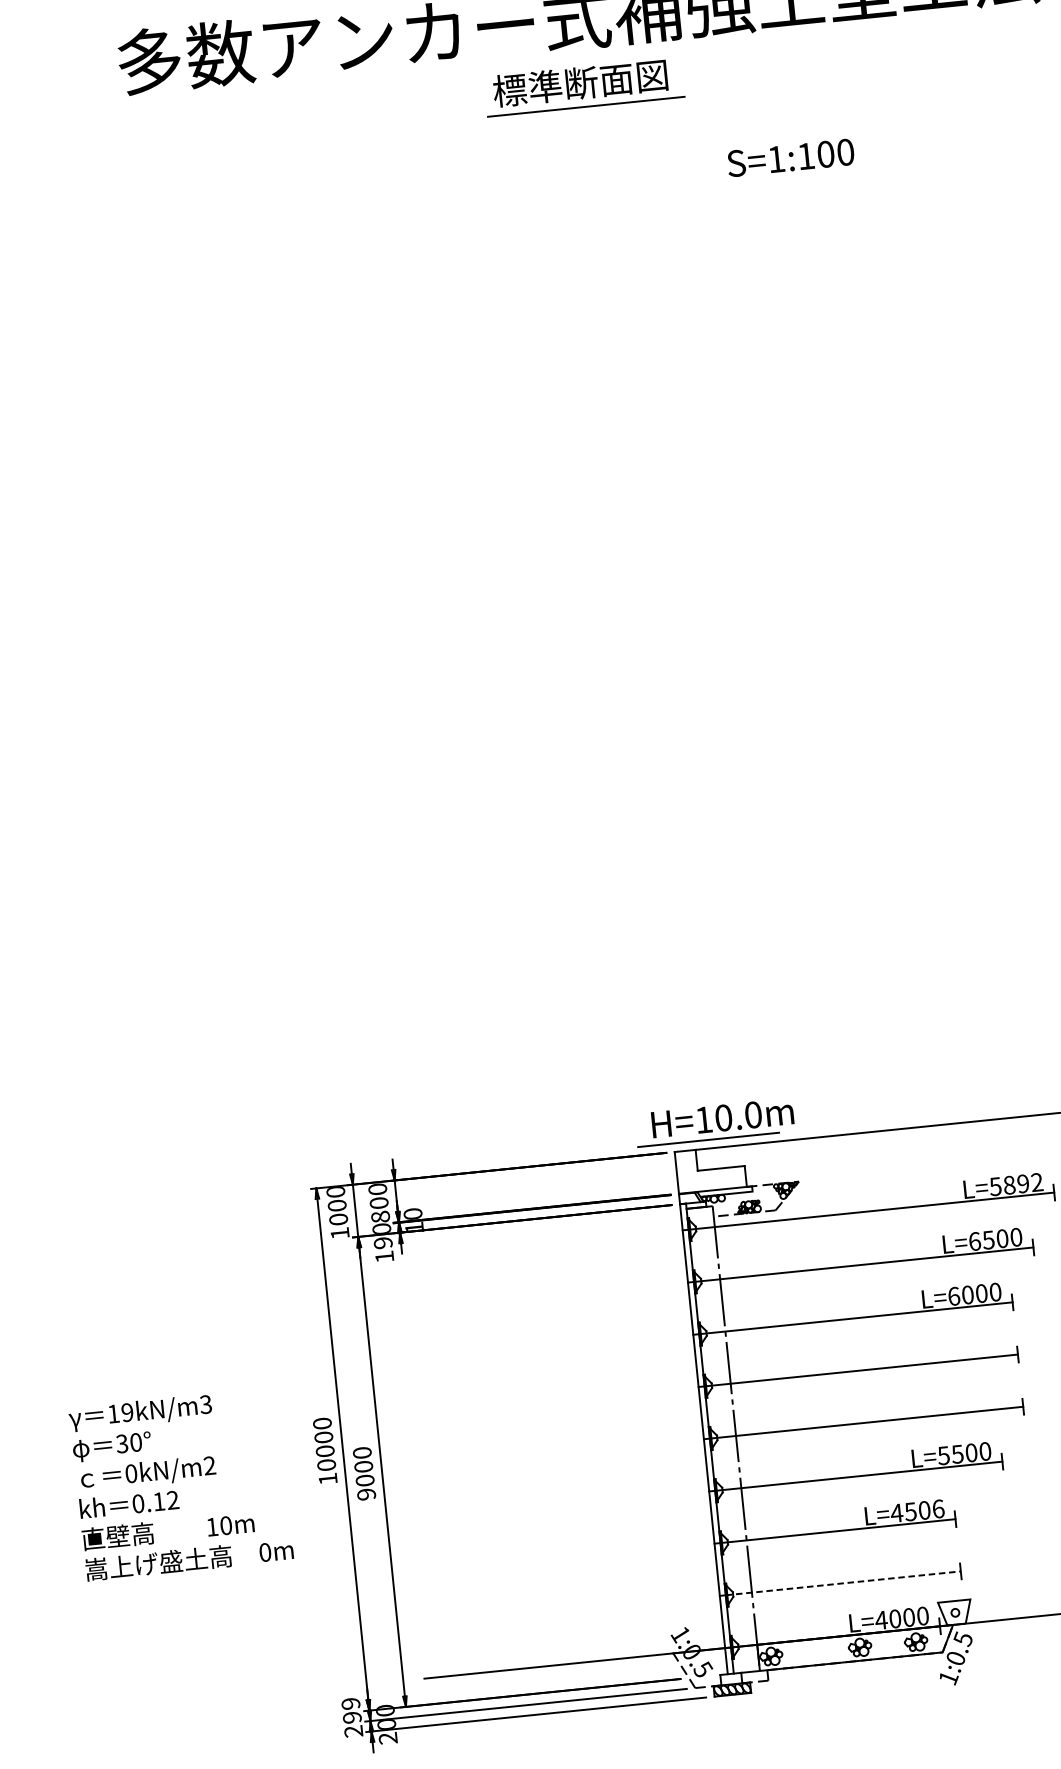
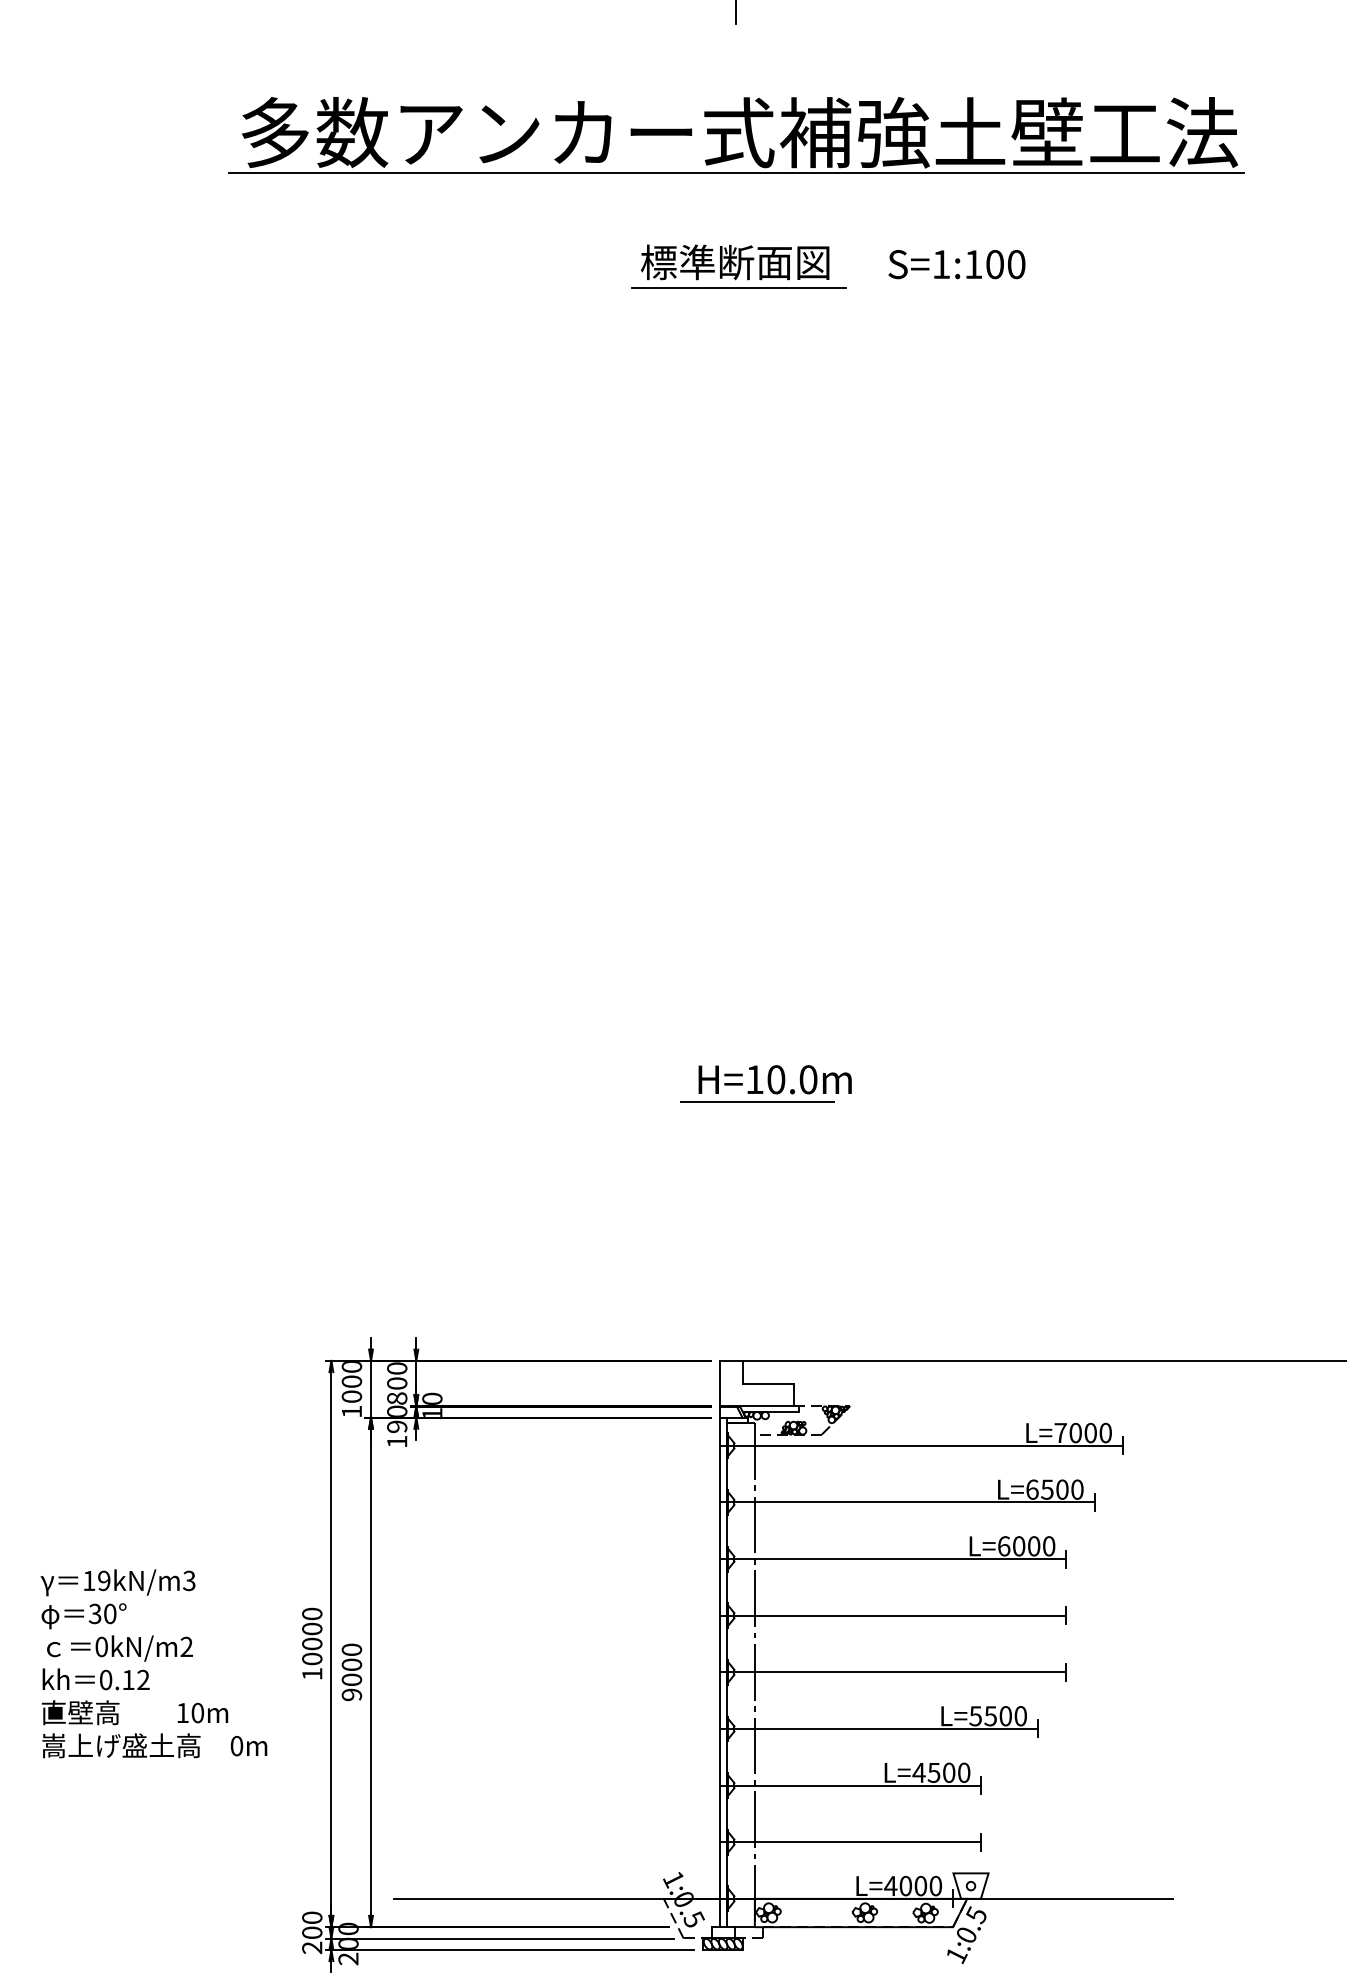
line: (578, 55) -> (736, 173), added
part: (583, 86) -> (738, 266), moved
text: (790, 157) -> (956, 264), moved
part: (714, 1122) -> (765, 1083), moved
text: (1015, 1185) -> (1082, 1433), L=5892 -> L=7000
text: (938, 1508) -> (964, 1772), L=4506 -> L=4500
line: (843, 1583) -> (854, 1842), dashed -> solid
text: (351, 1710) -> (312, 1925), 299 -> 200

